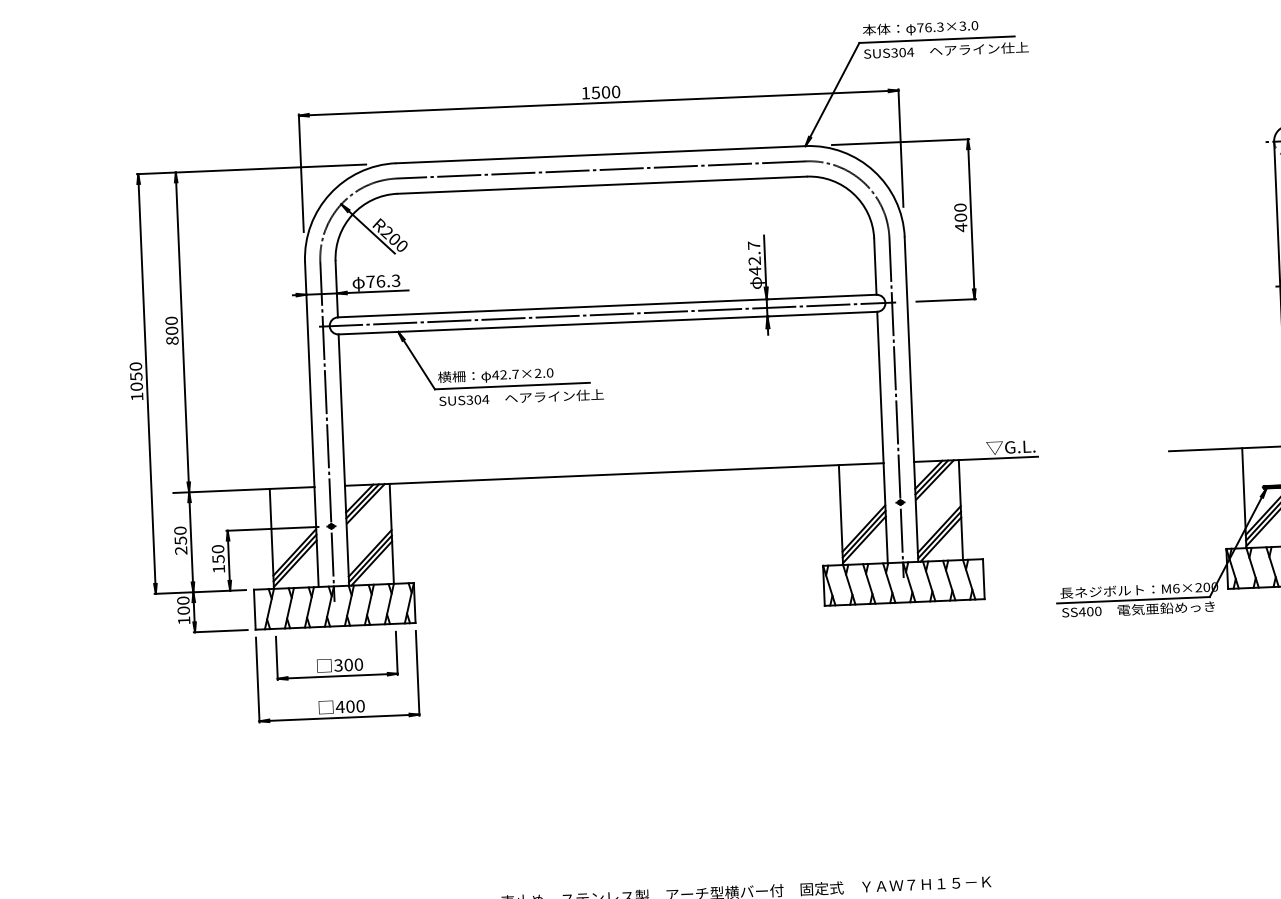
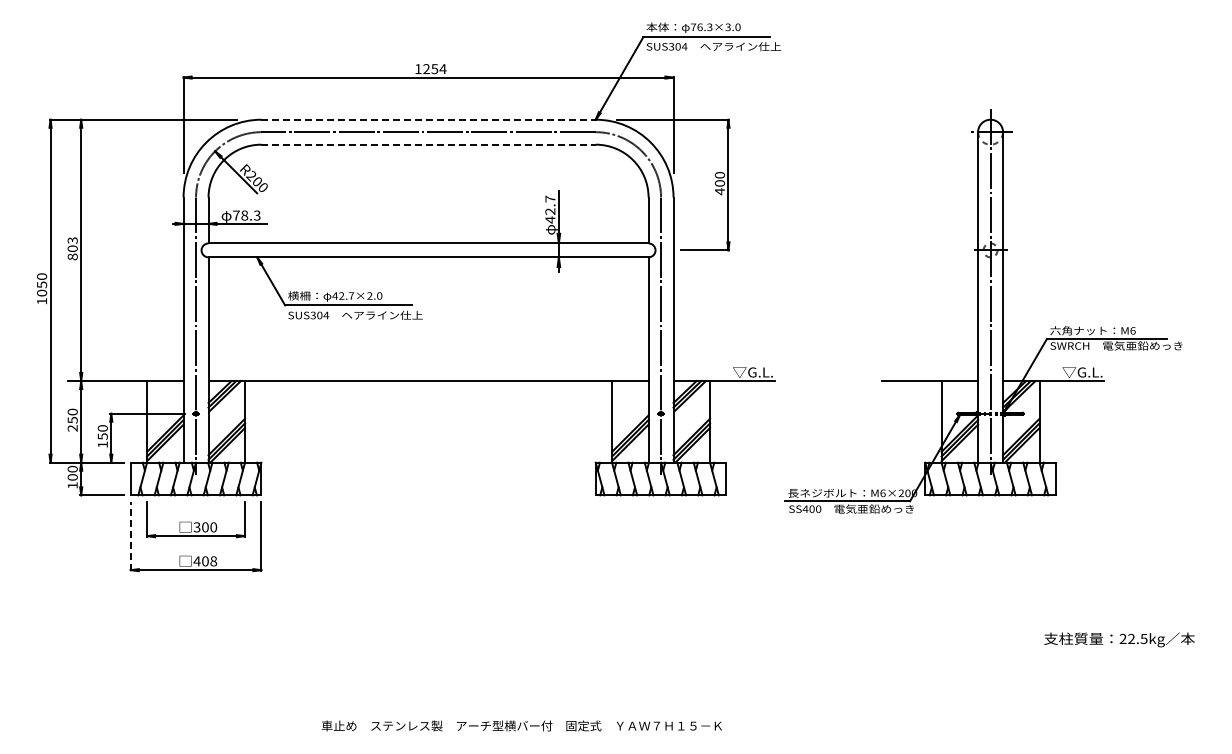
text: (605, 92) -> (434, 69), 1500 -> 1254
line: (602, 154) -> (429, 119), solid -> dashed
line: (603, 184) -> (429, 144), solid -> dashed
text: (380, 281) -> (244, 215), 76.3 -> 78.3
line: (607, 314) -> (428, 250), removed
text: (171, 320) -> (72, 240), 800 -> 803
line: (257, 680) -> (130, 536), solid -> dashed
text: (360, 706) -> (213, 561), 400 -> 408

